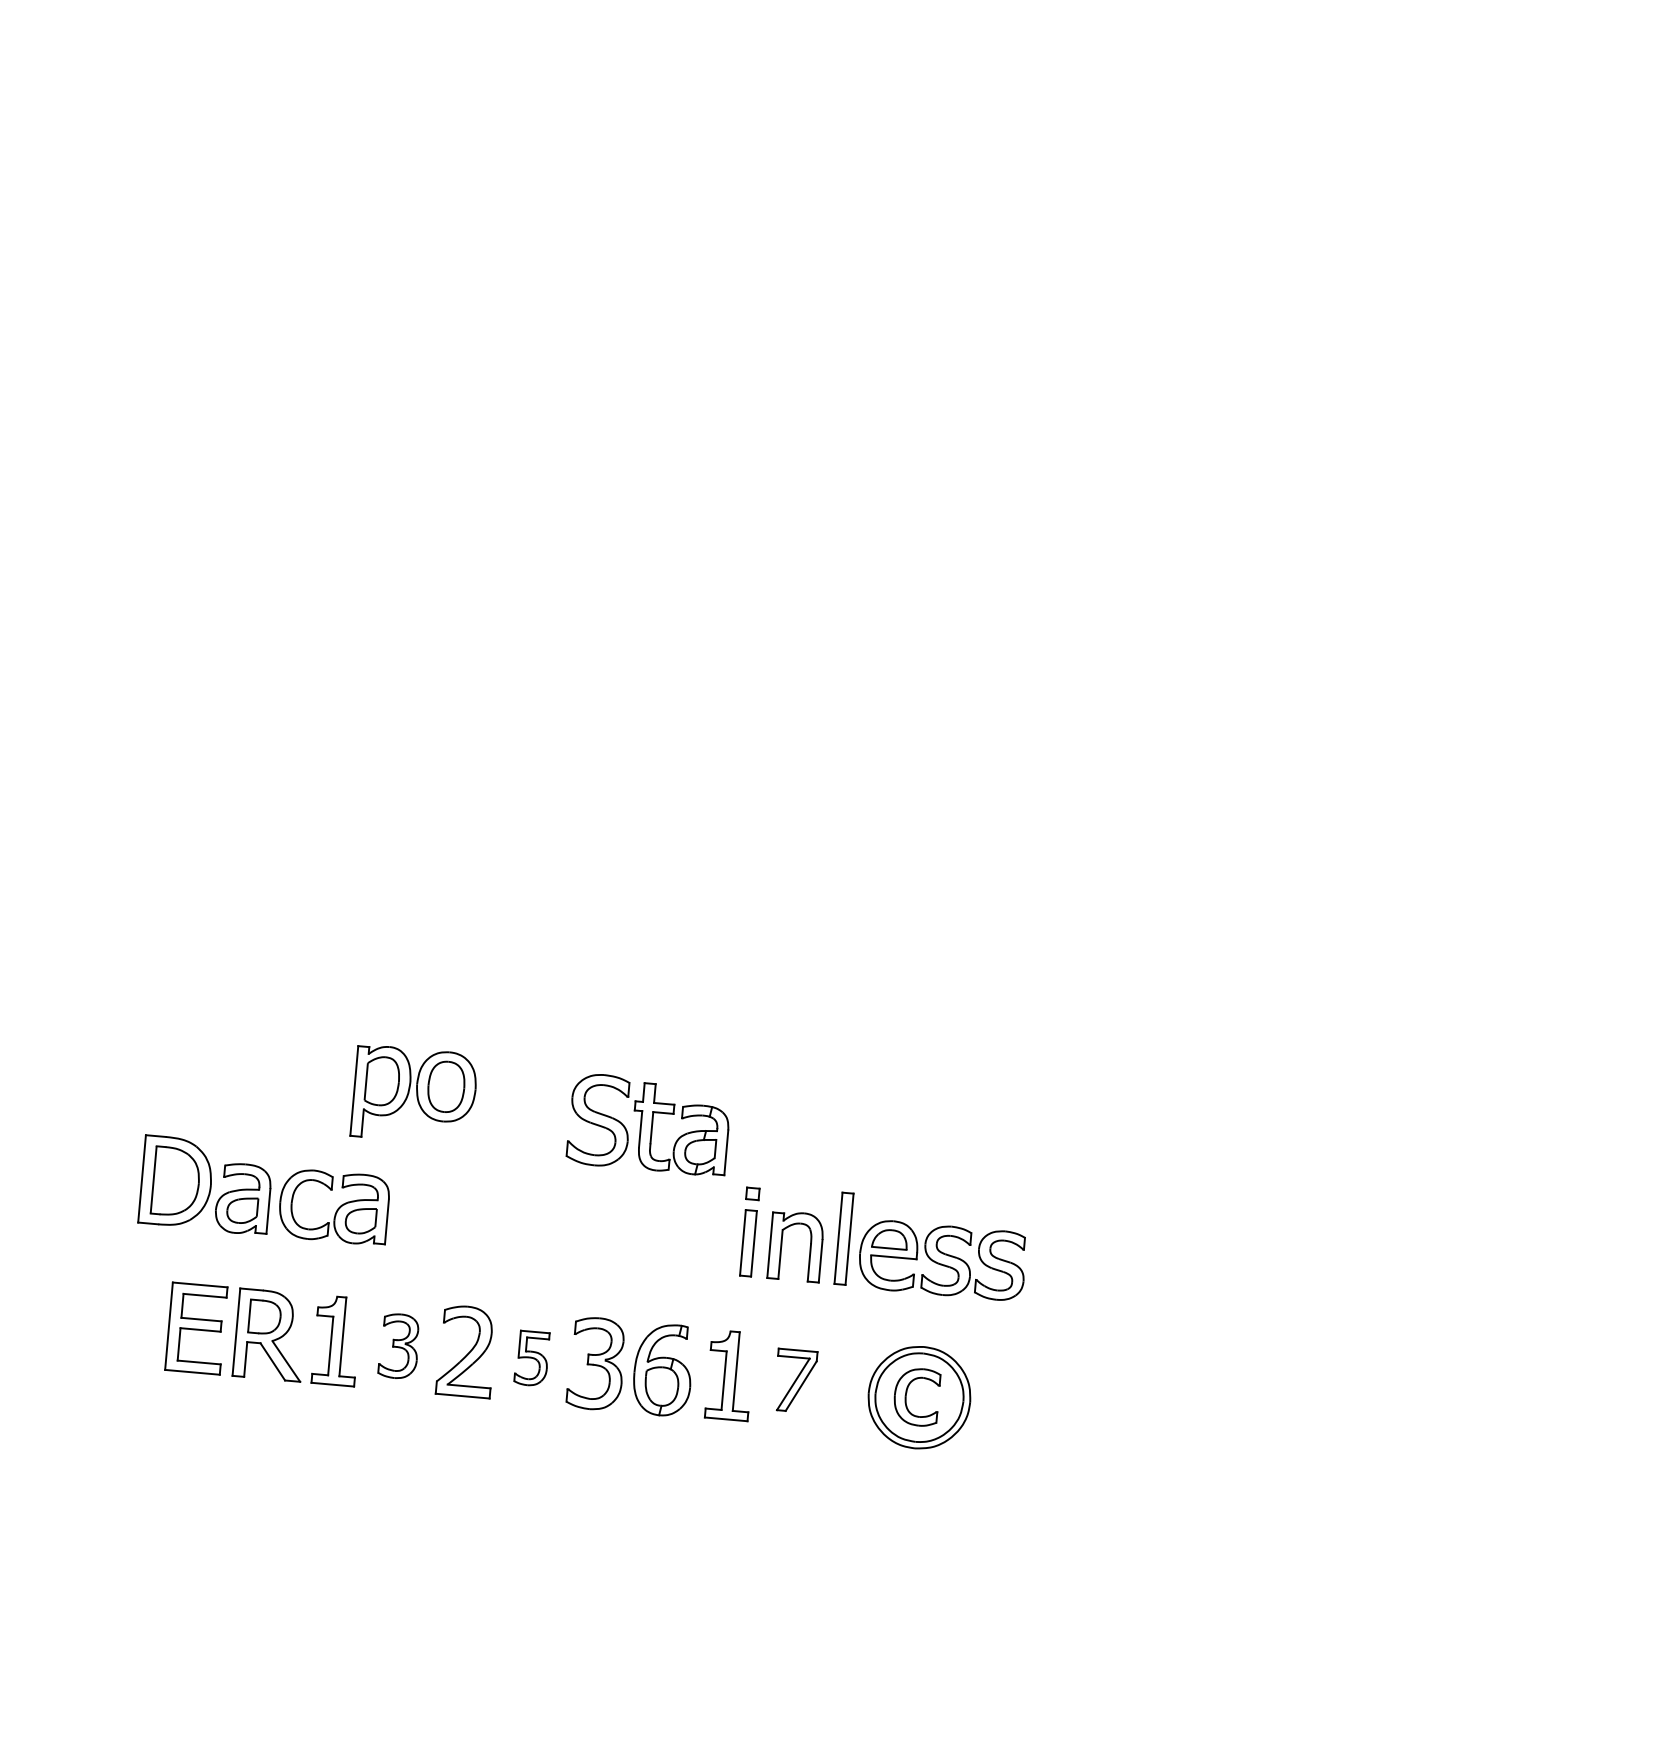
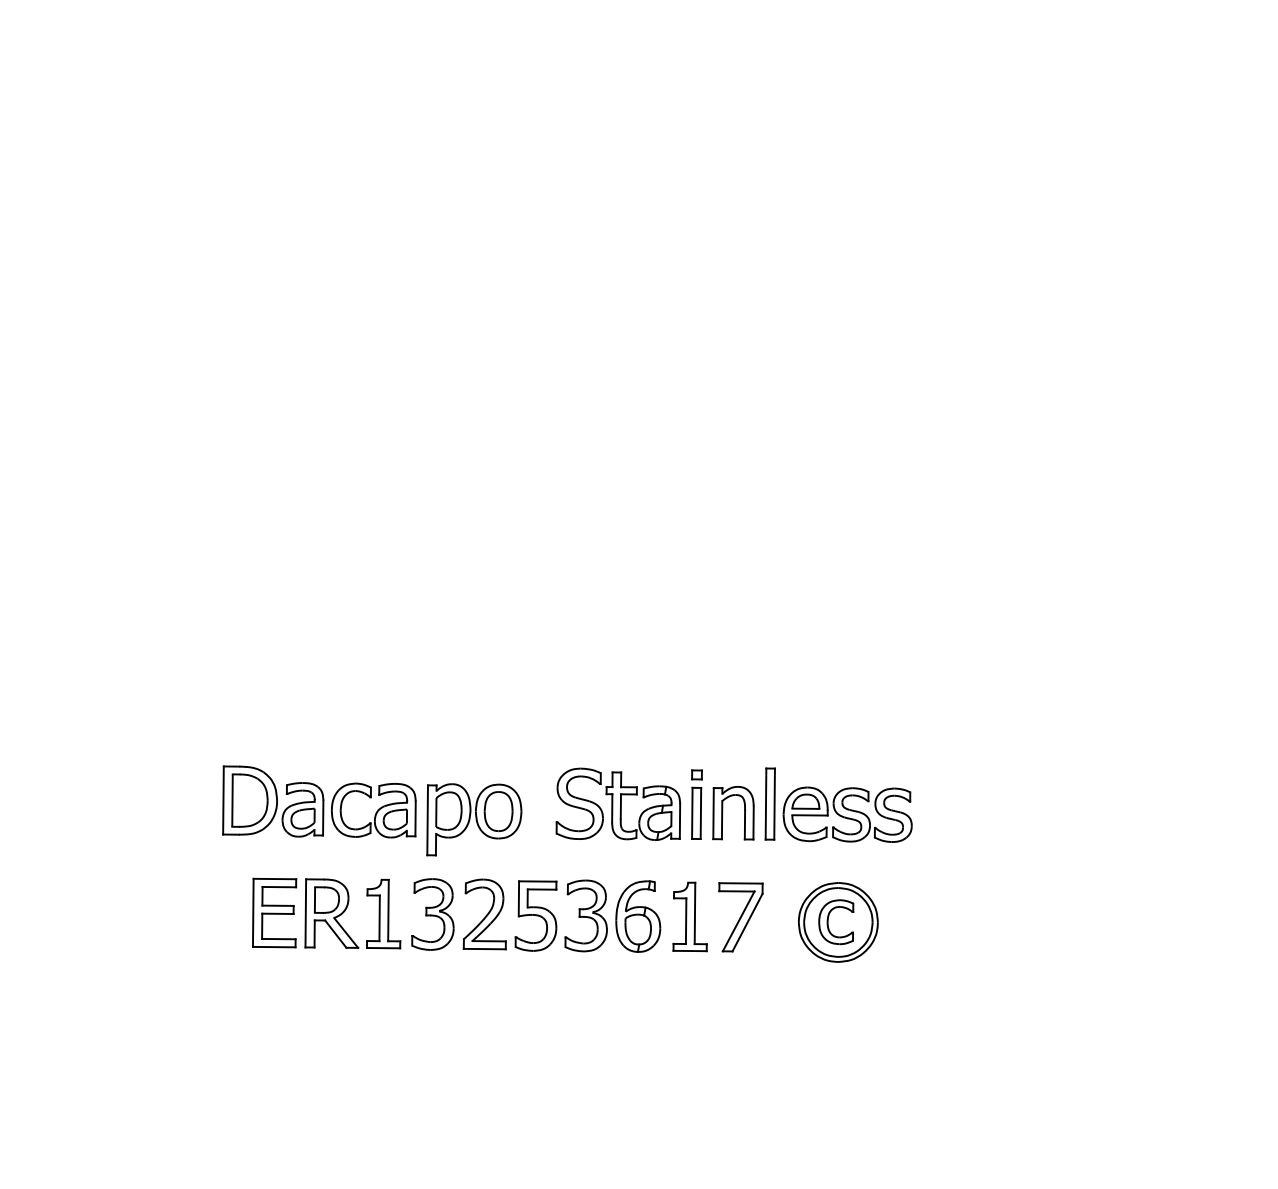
part: (412, 1091) -> (472, 817), moved
part: (647, 1125) -> (617, 805), moved
part: (397, 1345) -> (431, 913), size x1.43
part: (531, 1357) -> (535, 915), size x1.67
part: (797, 1379) -> (742, 915), size x1.43

